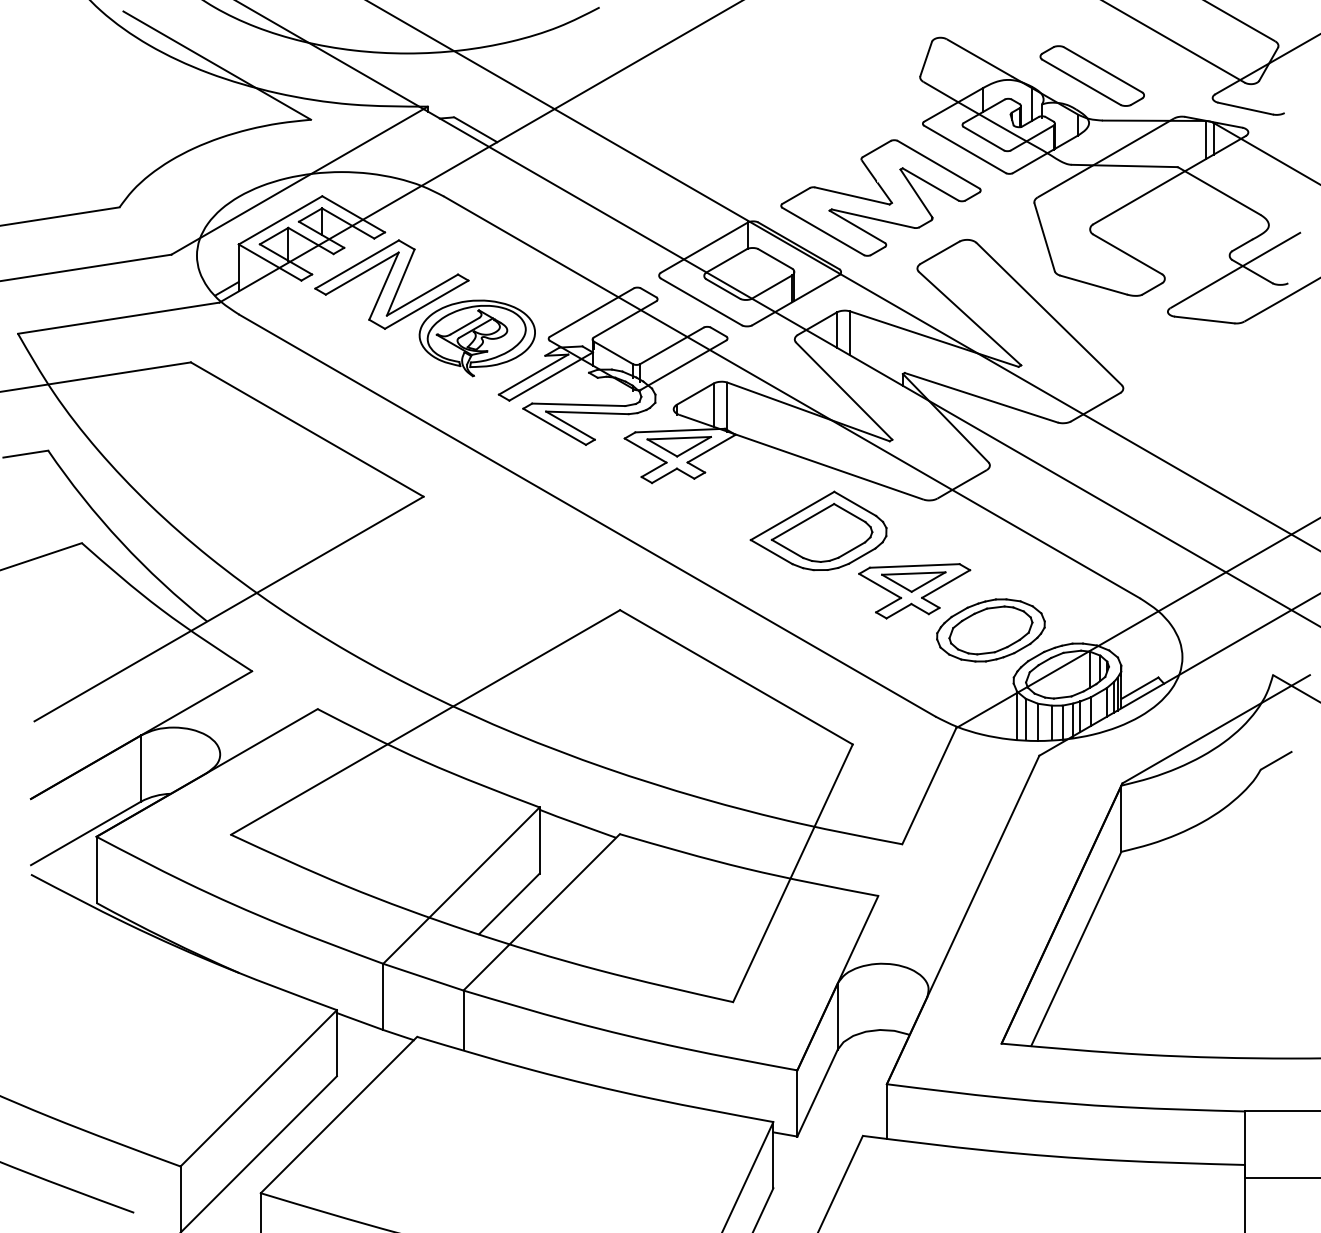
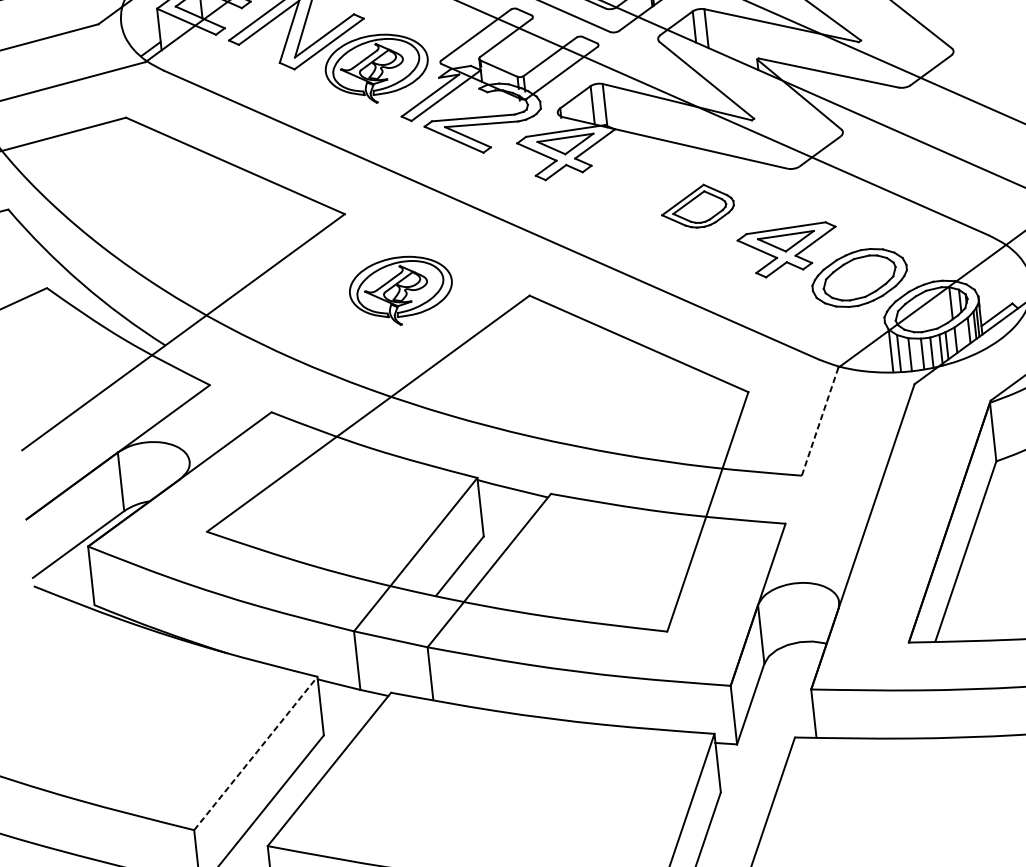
part: (818, 530) -> (697, 206), size x0.6
part: (476, 589) -> (400, 291), added
line: (929, 786) -> (820, 421), solid -> dashed
line: (258, 1088) -> (255, 753), solid -> dashed

